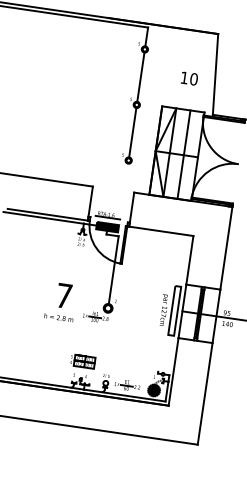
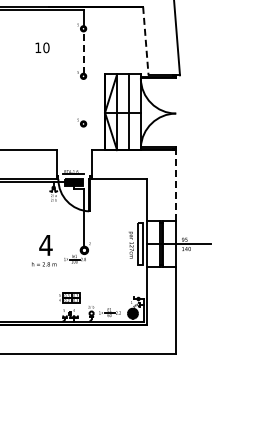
line: (215, 74) -> (145, 41), solid -> dashed
line: (140, 77) -> (83, 52), solid -> dashed
text: (189, 78) -> (42, 47), moved
line: (132, 133) -> (83, 100), removed
line: (226, 248) -> (176, 185), solid -> dashed
text: (63, 295) -> (45, 245), 7 -> 4

